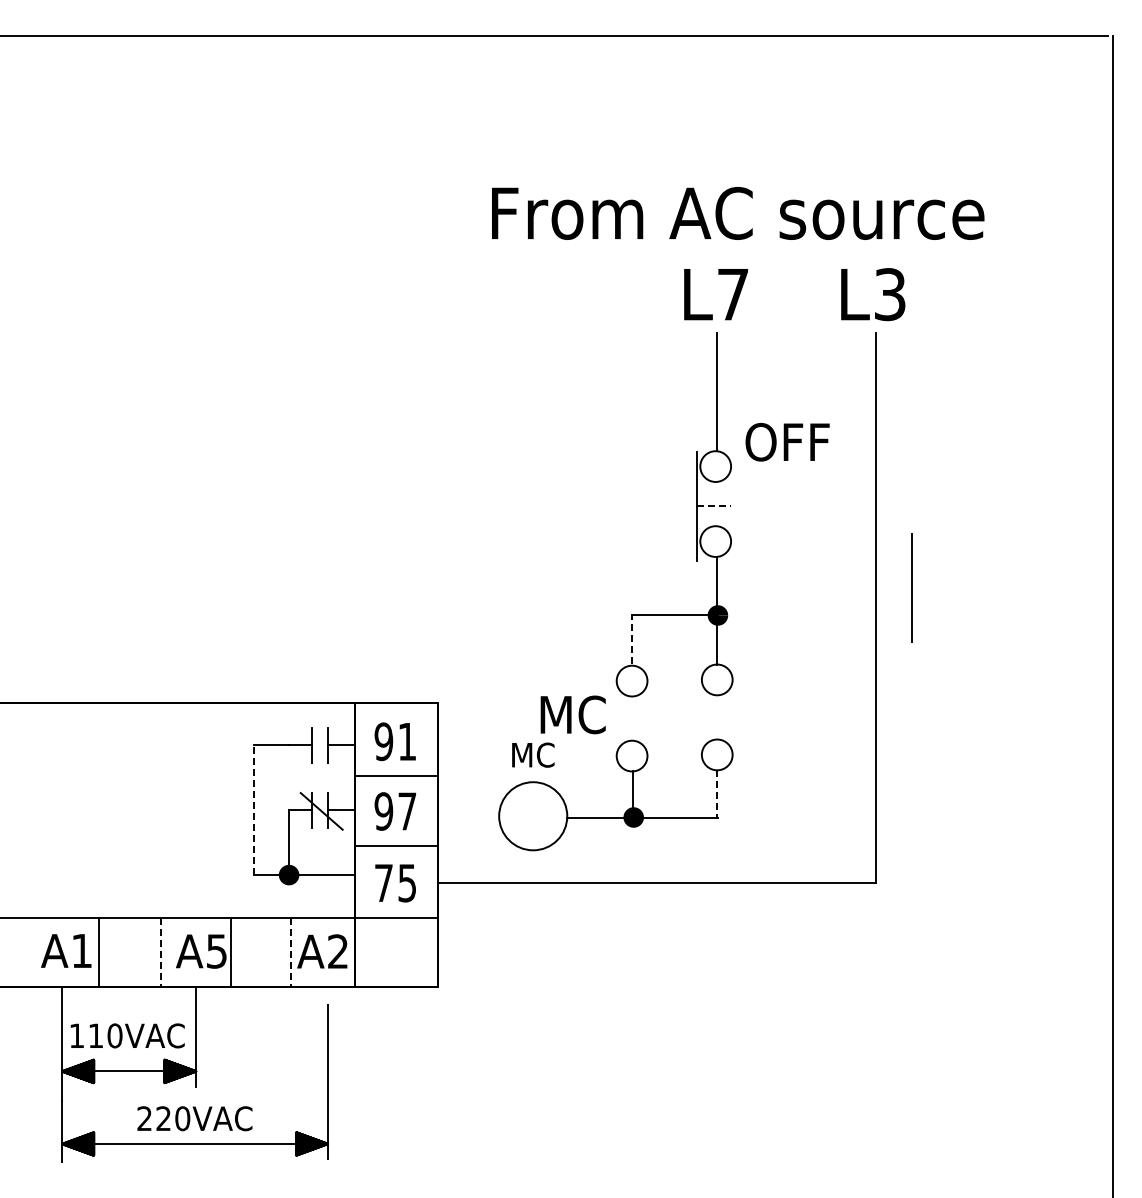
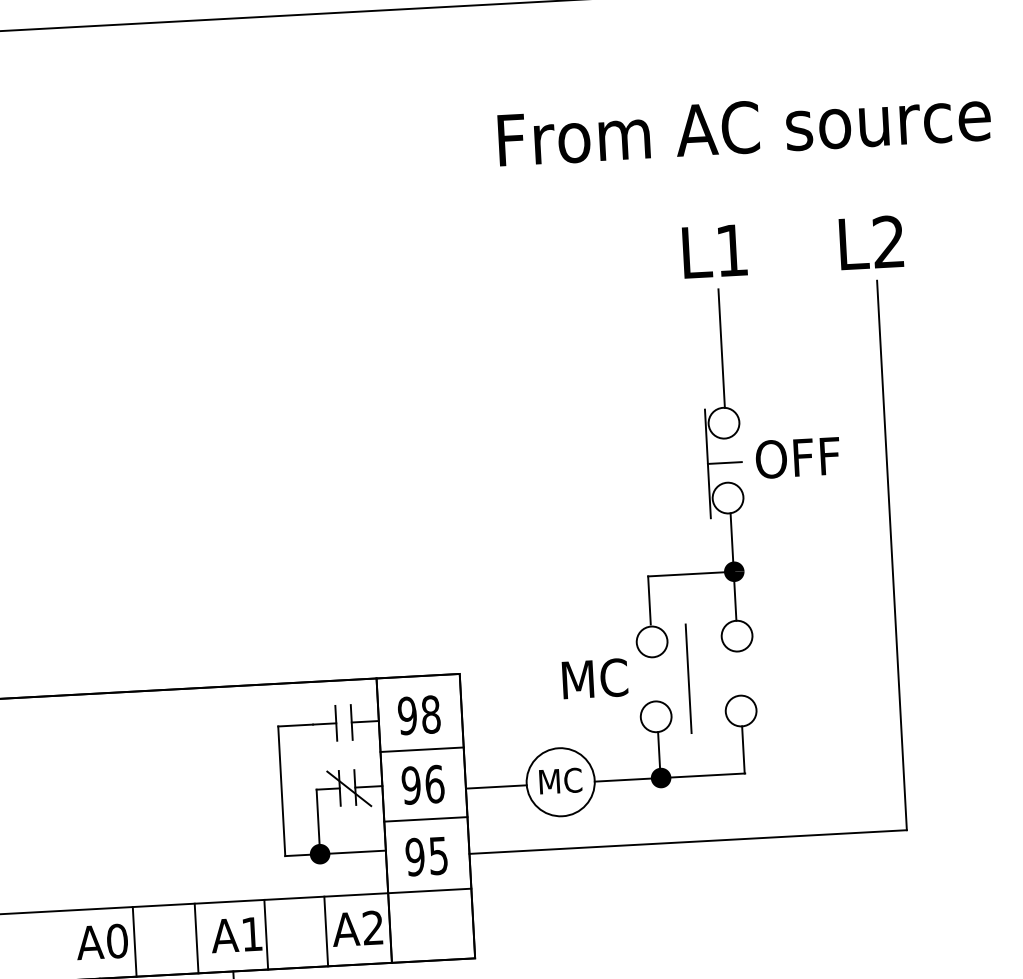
text: (738, 213) -> (744, 127), moved
text: (732, 294) -> (731, 250), L7 -> L1
text: (889, 294) -> (888, 241), L3 -> L2
text: (787, 442) -> (797, 458), moved
line: (714, 506) -> (724, 463), dashed -> solid
line: (911, 587) -> (688, 678), moved
line: (631, 639) -> (649, 600), dashed -> solid
text: (407, 741) -> (431, 714), 91 -> 98
text: (533, 754) -> (560, 780), moved
line: (717, 793) -> (743, 749), dashed -> solid
line: (254, 810) -> (282, 791), dashed -> solid
text: (407, 811) -> (434, 784), 97 -> 96
line: (468, 817) -> (496, 786), added
text: (383, 882) -> (414, 856), 75 -> 95
text: (81, 950) -> (116, 940), A1 -> A0
text: (216, 951) -> (251, 934), A5 -> A1
line: (161, 952) -> (196, 938), dashed -> solid
line: (291, 952) -> (326, 931), dashed -> solid

